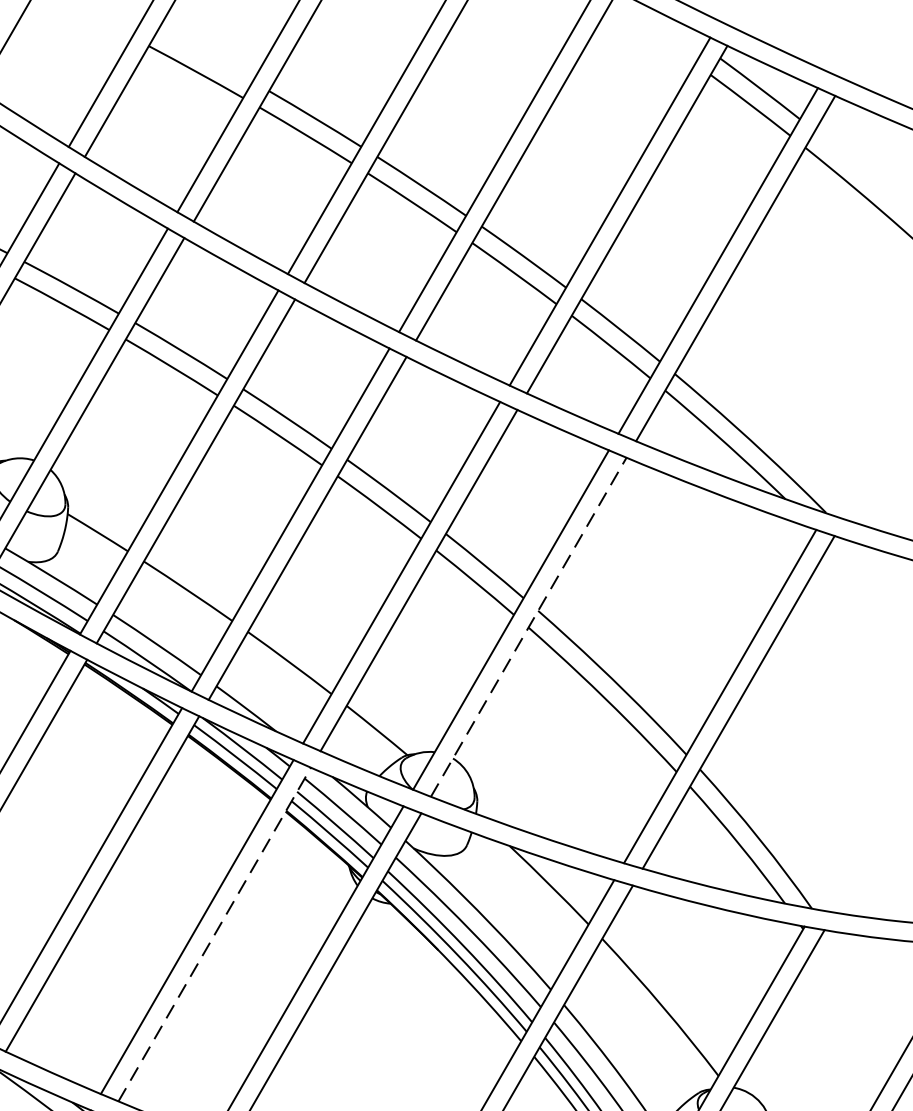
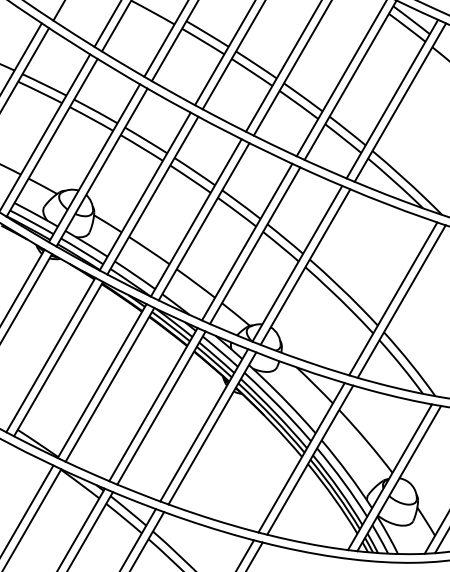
line: (528, 628) -> (305, 267), dashed -> solid
line: (214, 933) -> (161, 407), dashed -> solid

